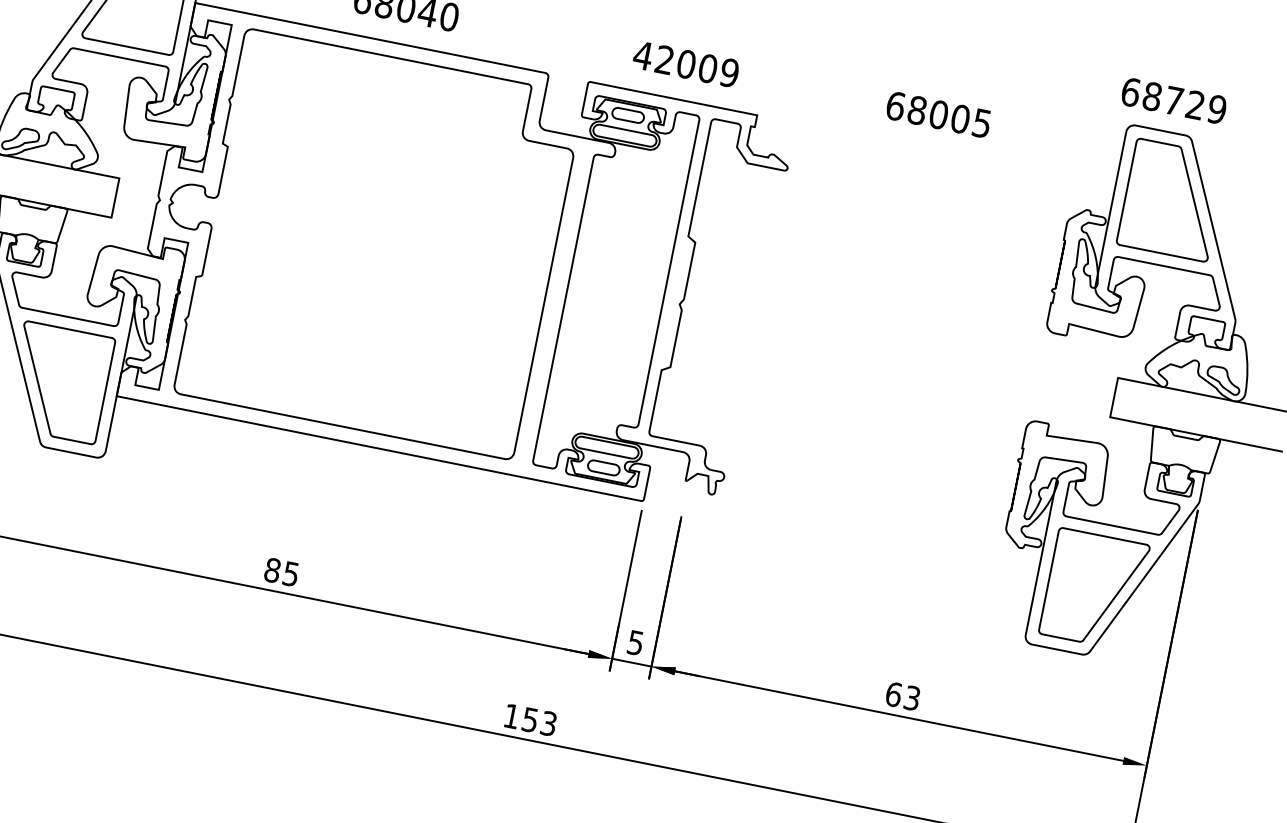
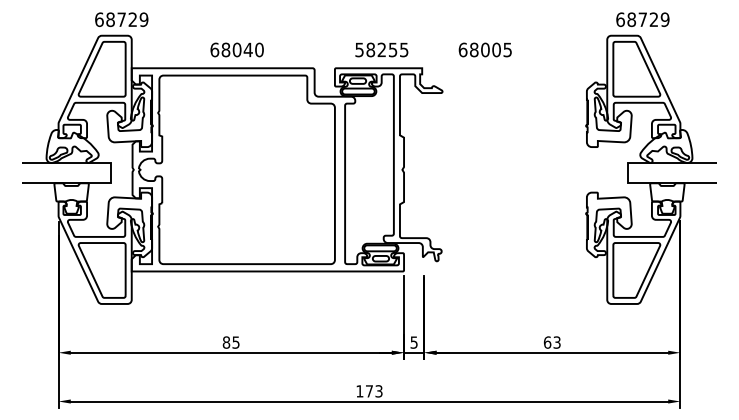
text: (685, 63) -> (381, 49), 42009 -> 58255
text: (1173, 100) -> (642, 19), moved
text: (937, 113) -> (484, 49), moved
text: (528, 719) -> (368, 391), 153 -> 173

